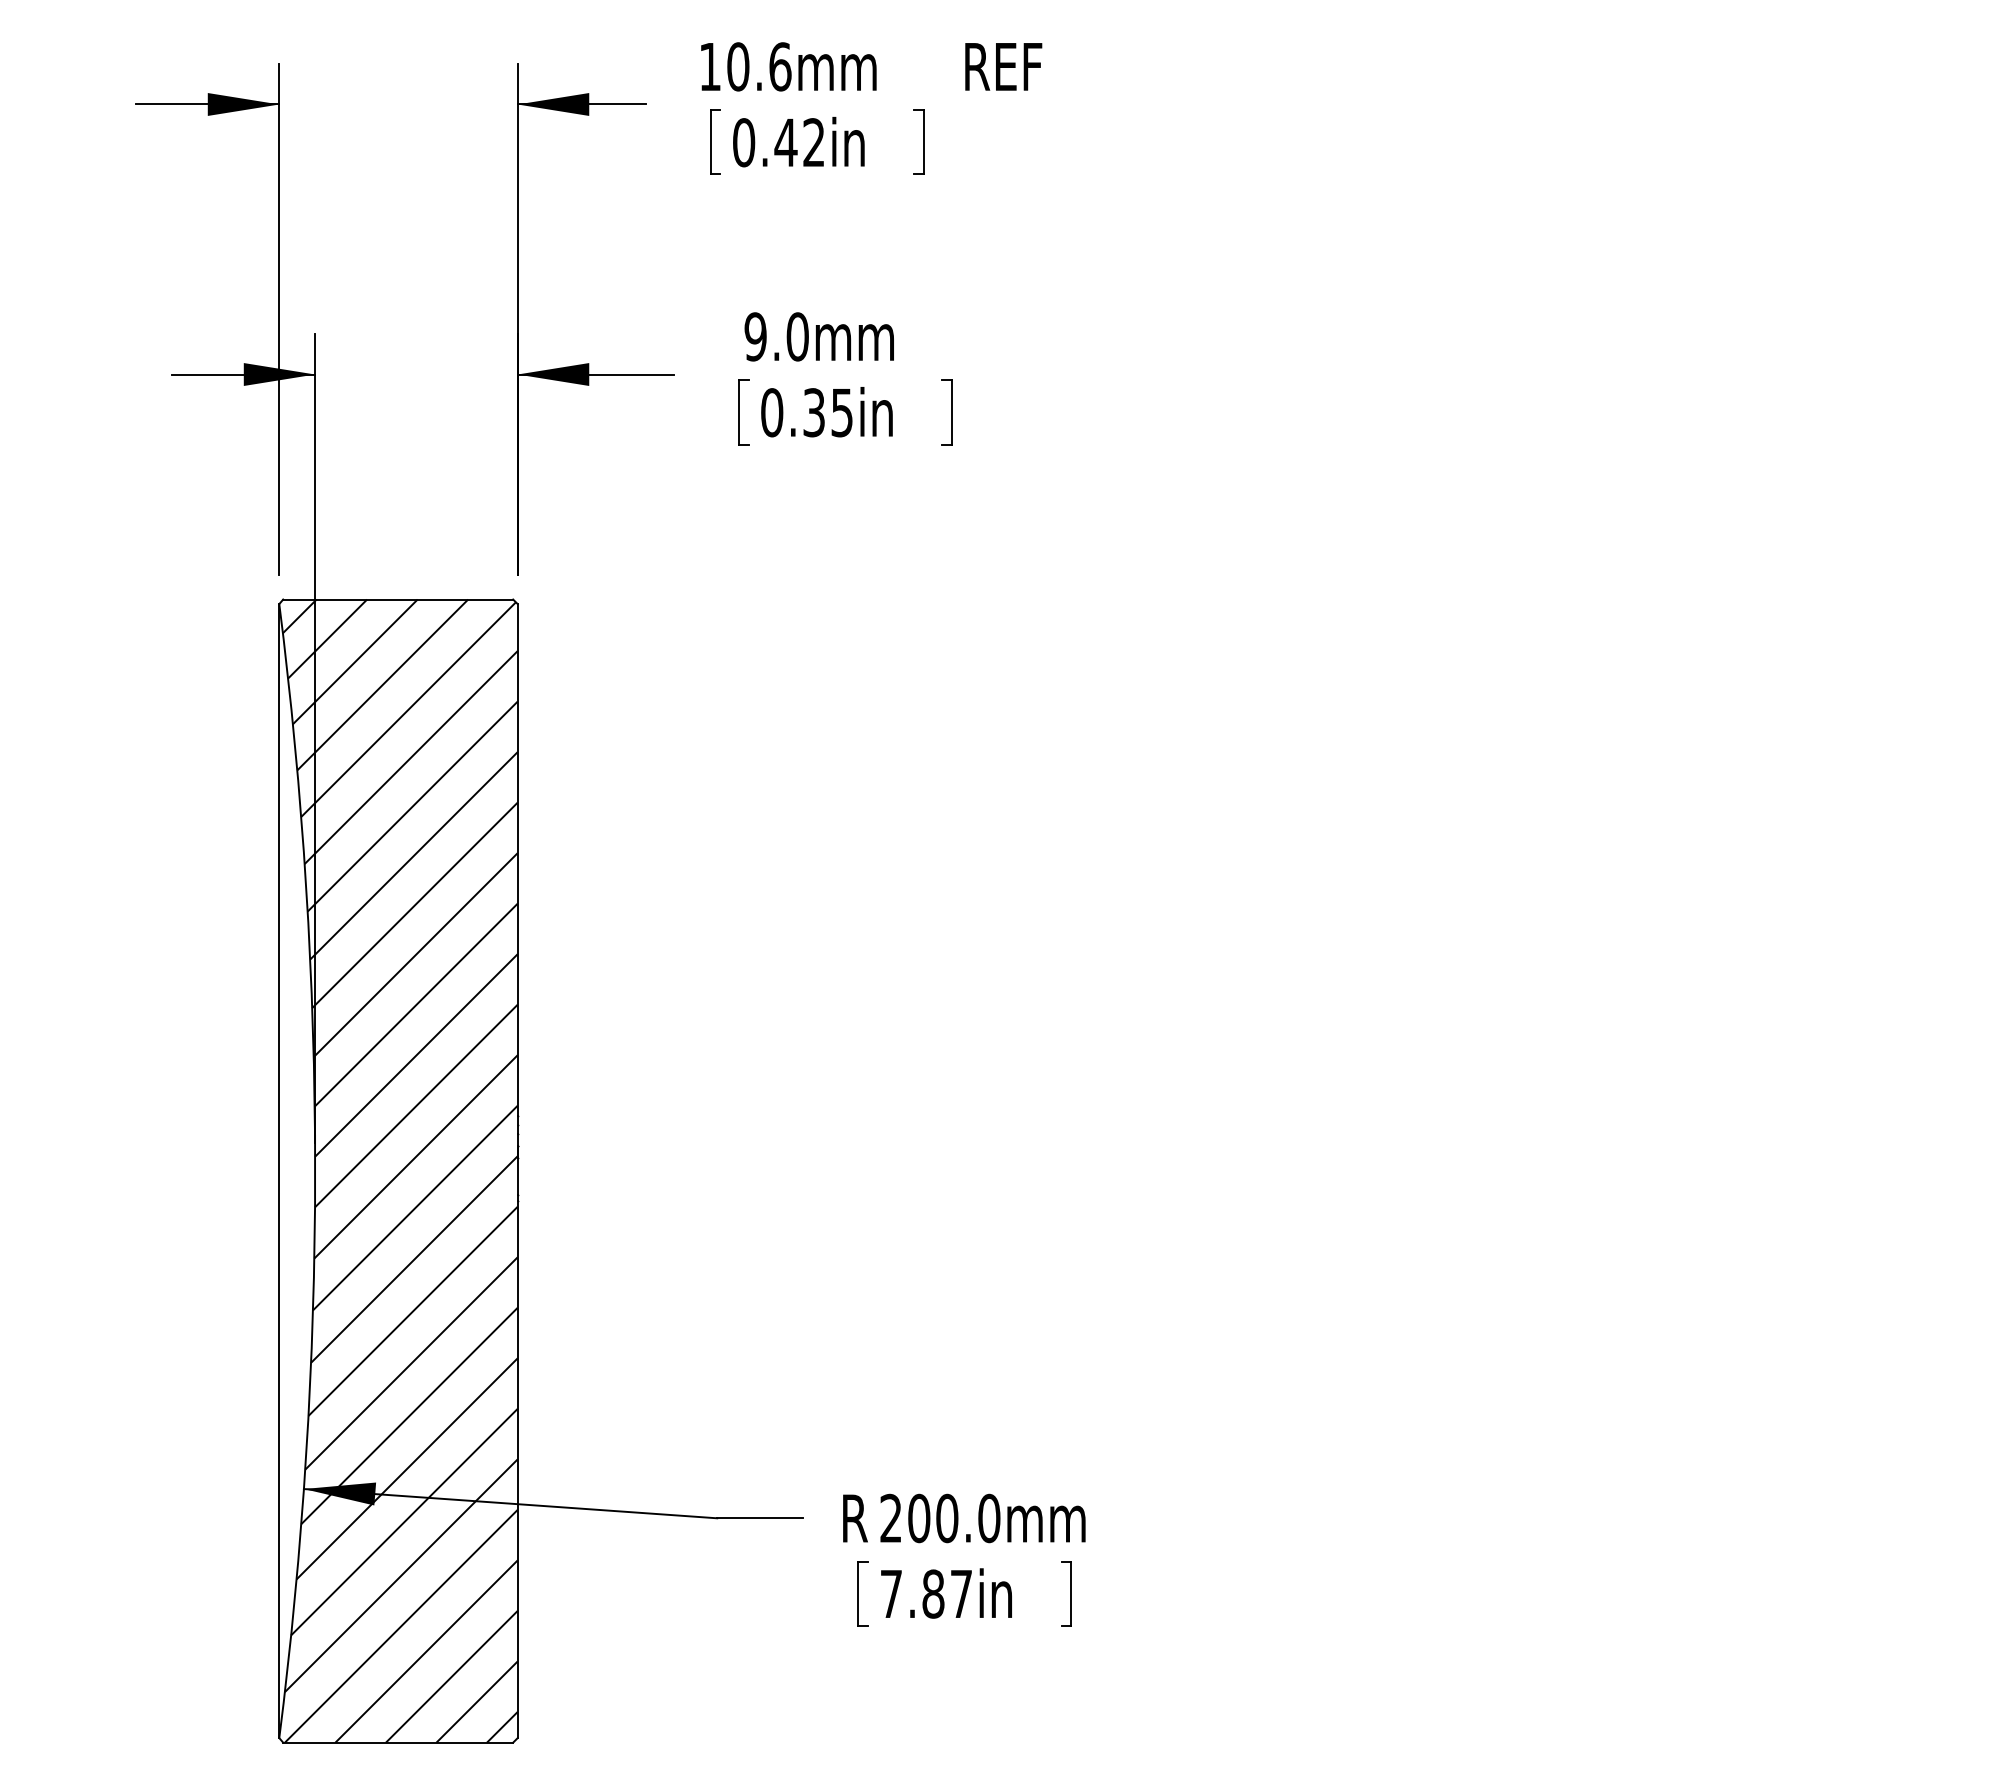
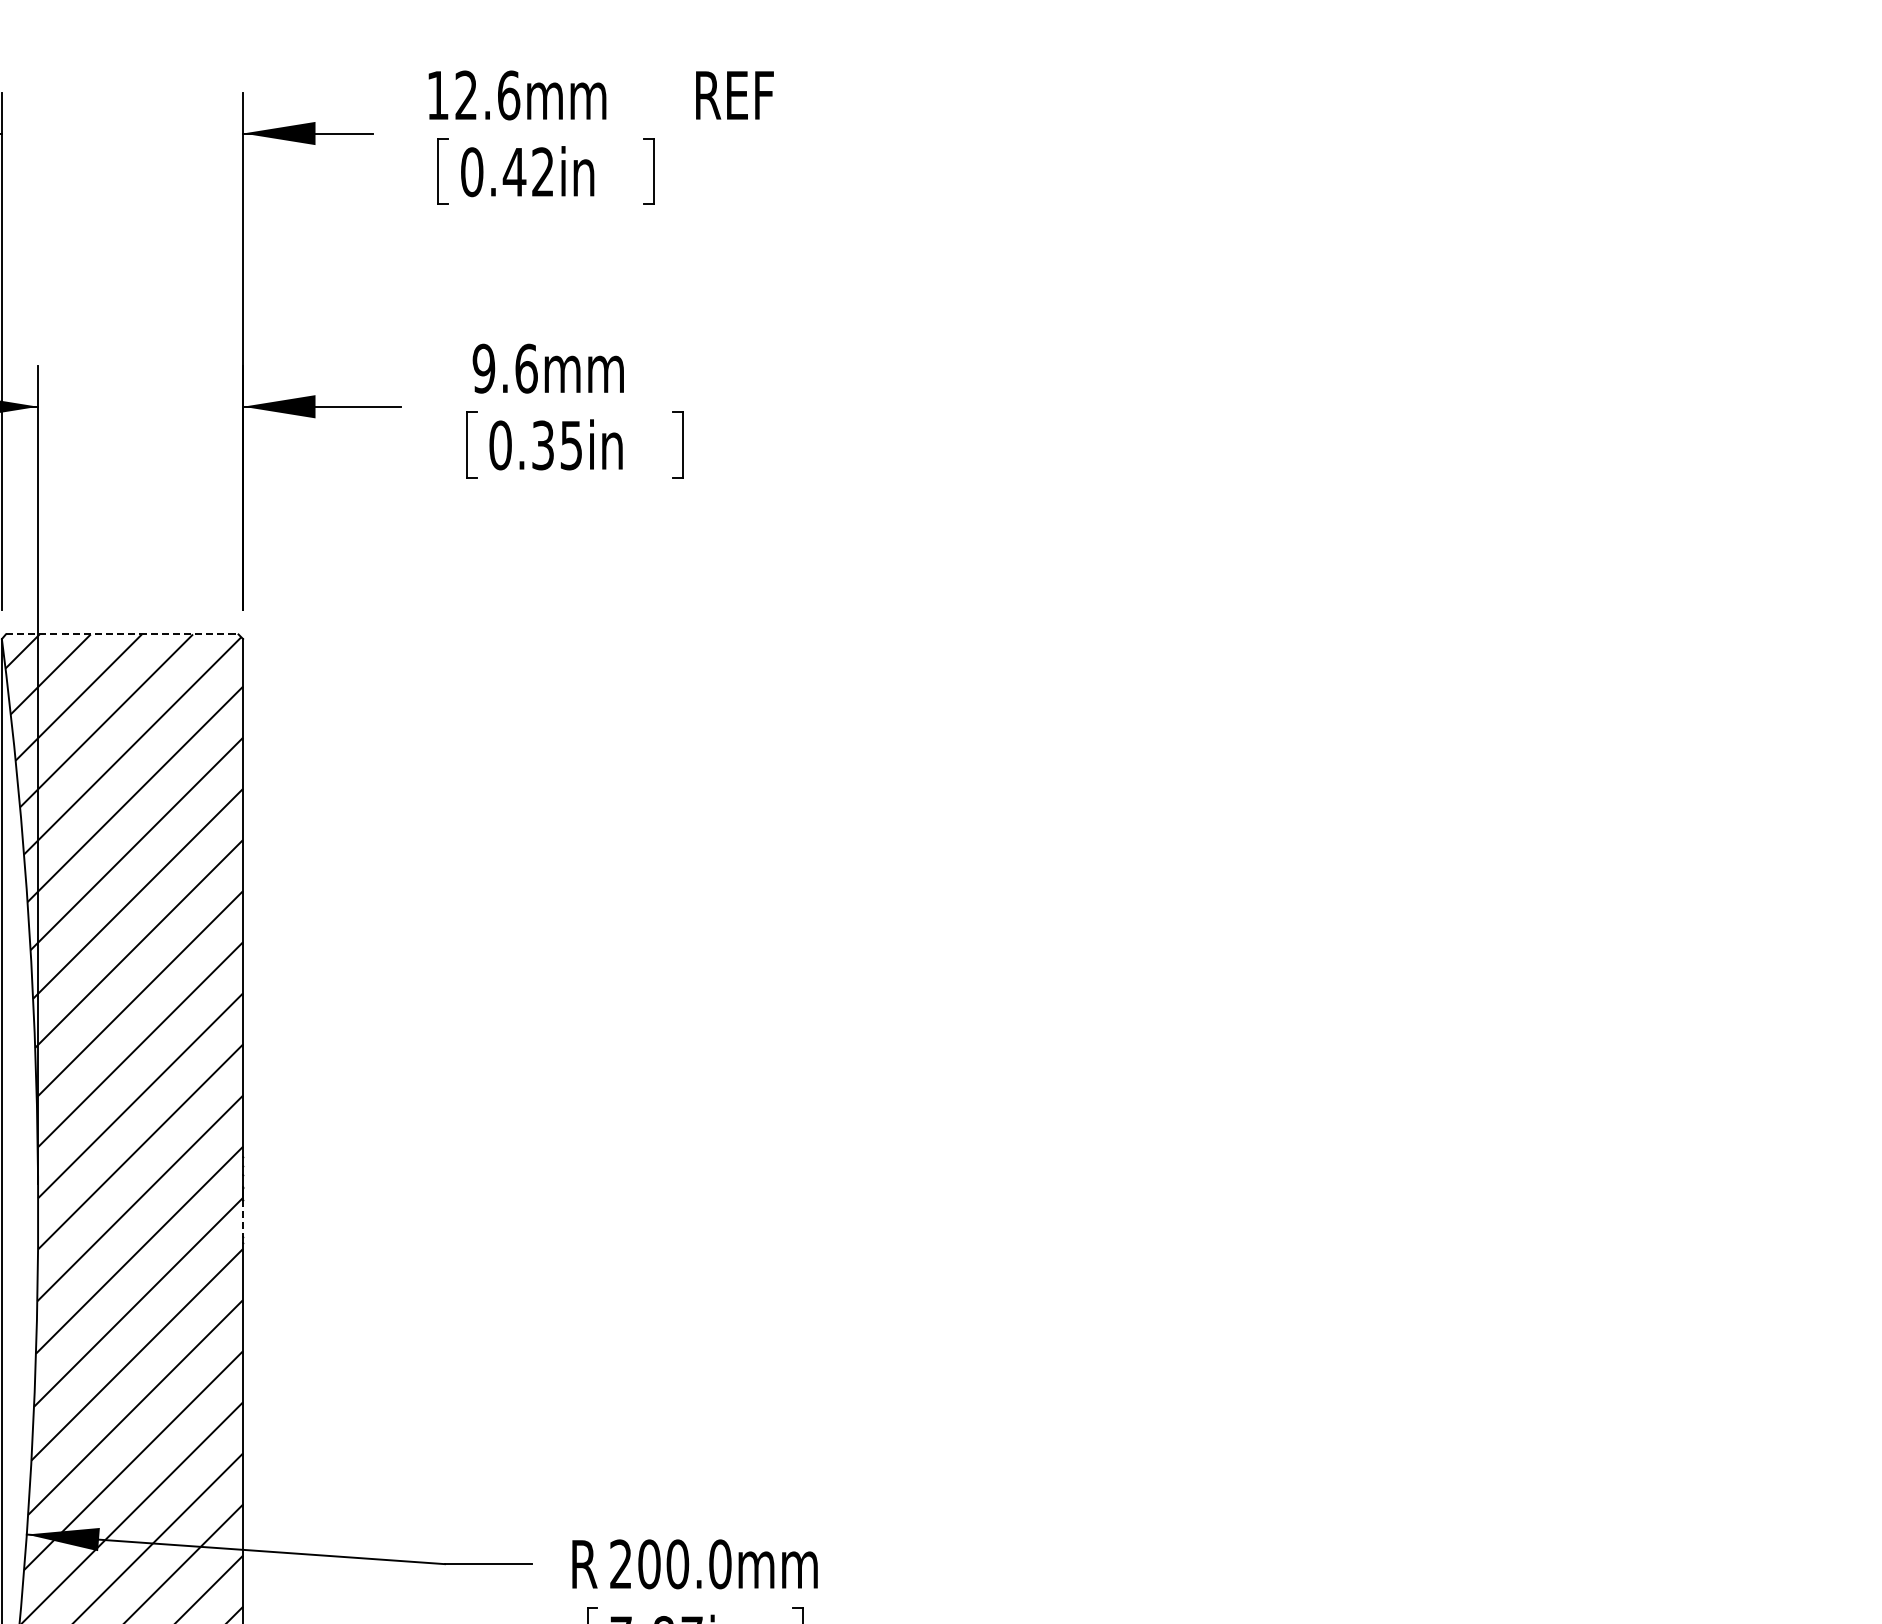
text: (738, 66) -> (466, 95), 10.6mm -> 12.6mm
text: (797, 336) -> (526, 368), 9.0mm -> 9.6mm
line: (398, 599) -> (122, 634), solid -> dashed
line: (517, 1177) -> (242, 1219), solid -> dashed

